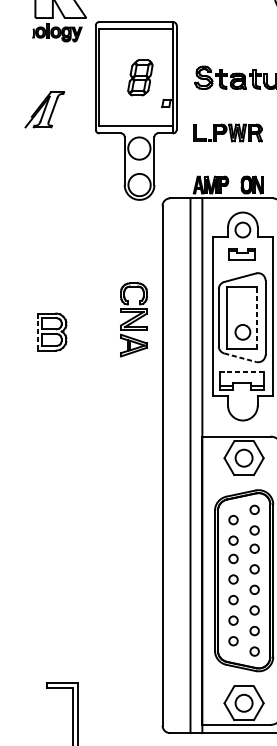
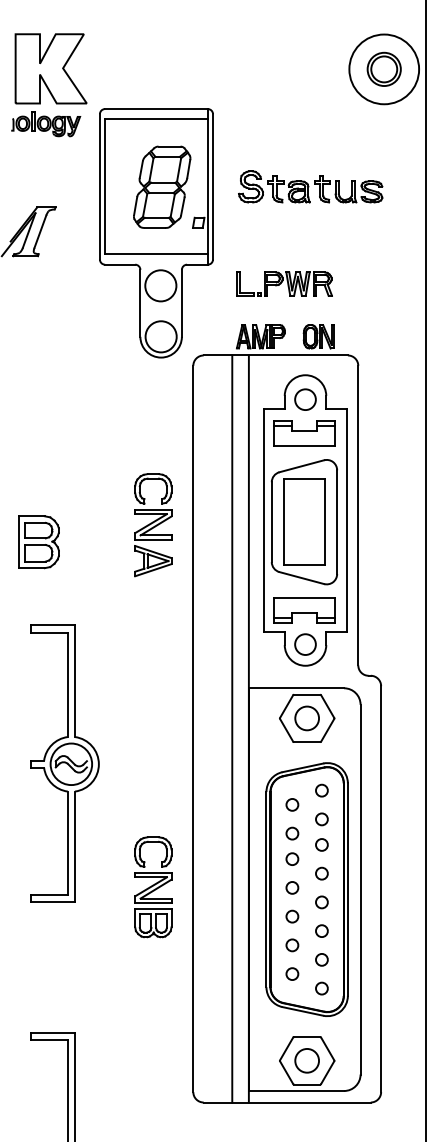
part: (140, 77) -> (162, 186), size x1.67
part: (227, 132) -> (284, 283), moved
part: (242, 254) -> (304, 433), size x1.67
line: (257, 317) -> (325, 521), dashed -> solid
line: (37, 332) -> (18, 542), dashed -> solid
circle: (242, 332) -> (305, 644), moved
line: (240, 358) -> (302, 578), dashed -> solid
line: (241, 372) -> (303, 598), dashed -> solid
part: (70, 490) -> (64, 763), added
part: (134, 579) -> (153, 887), added

